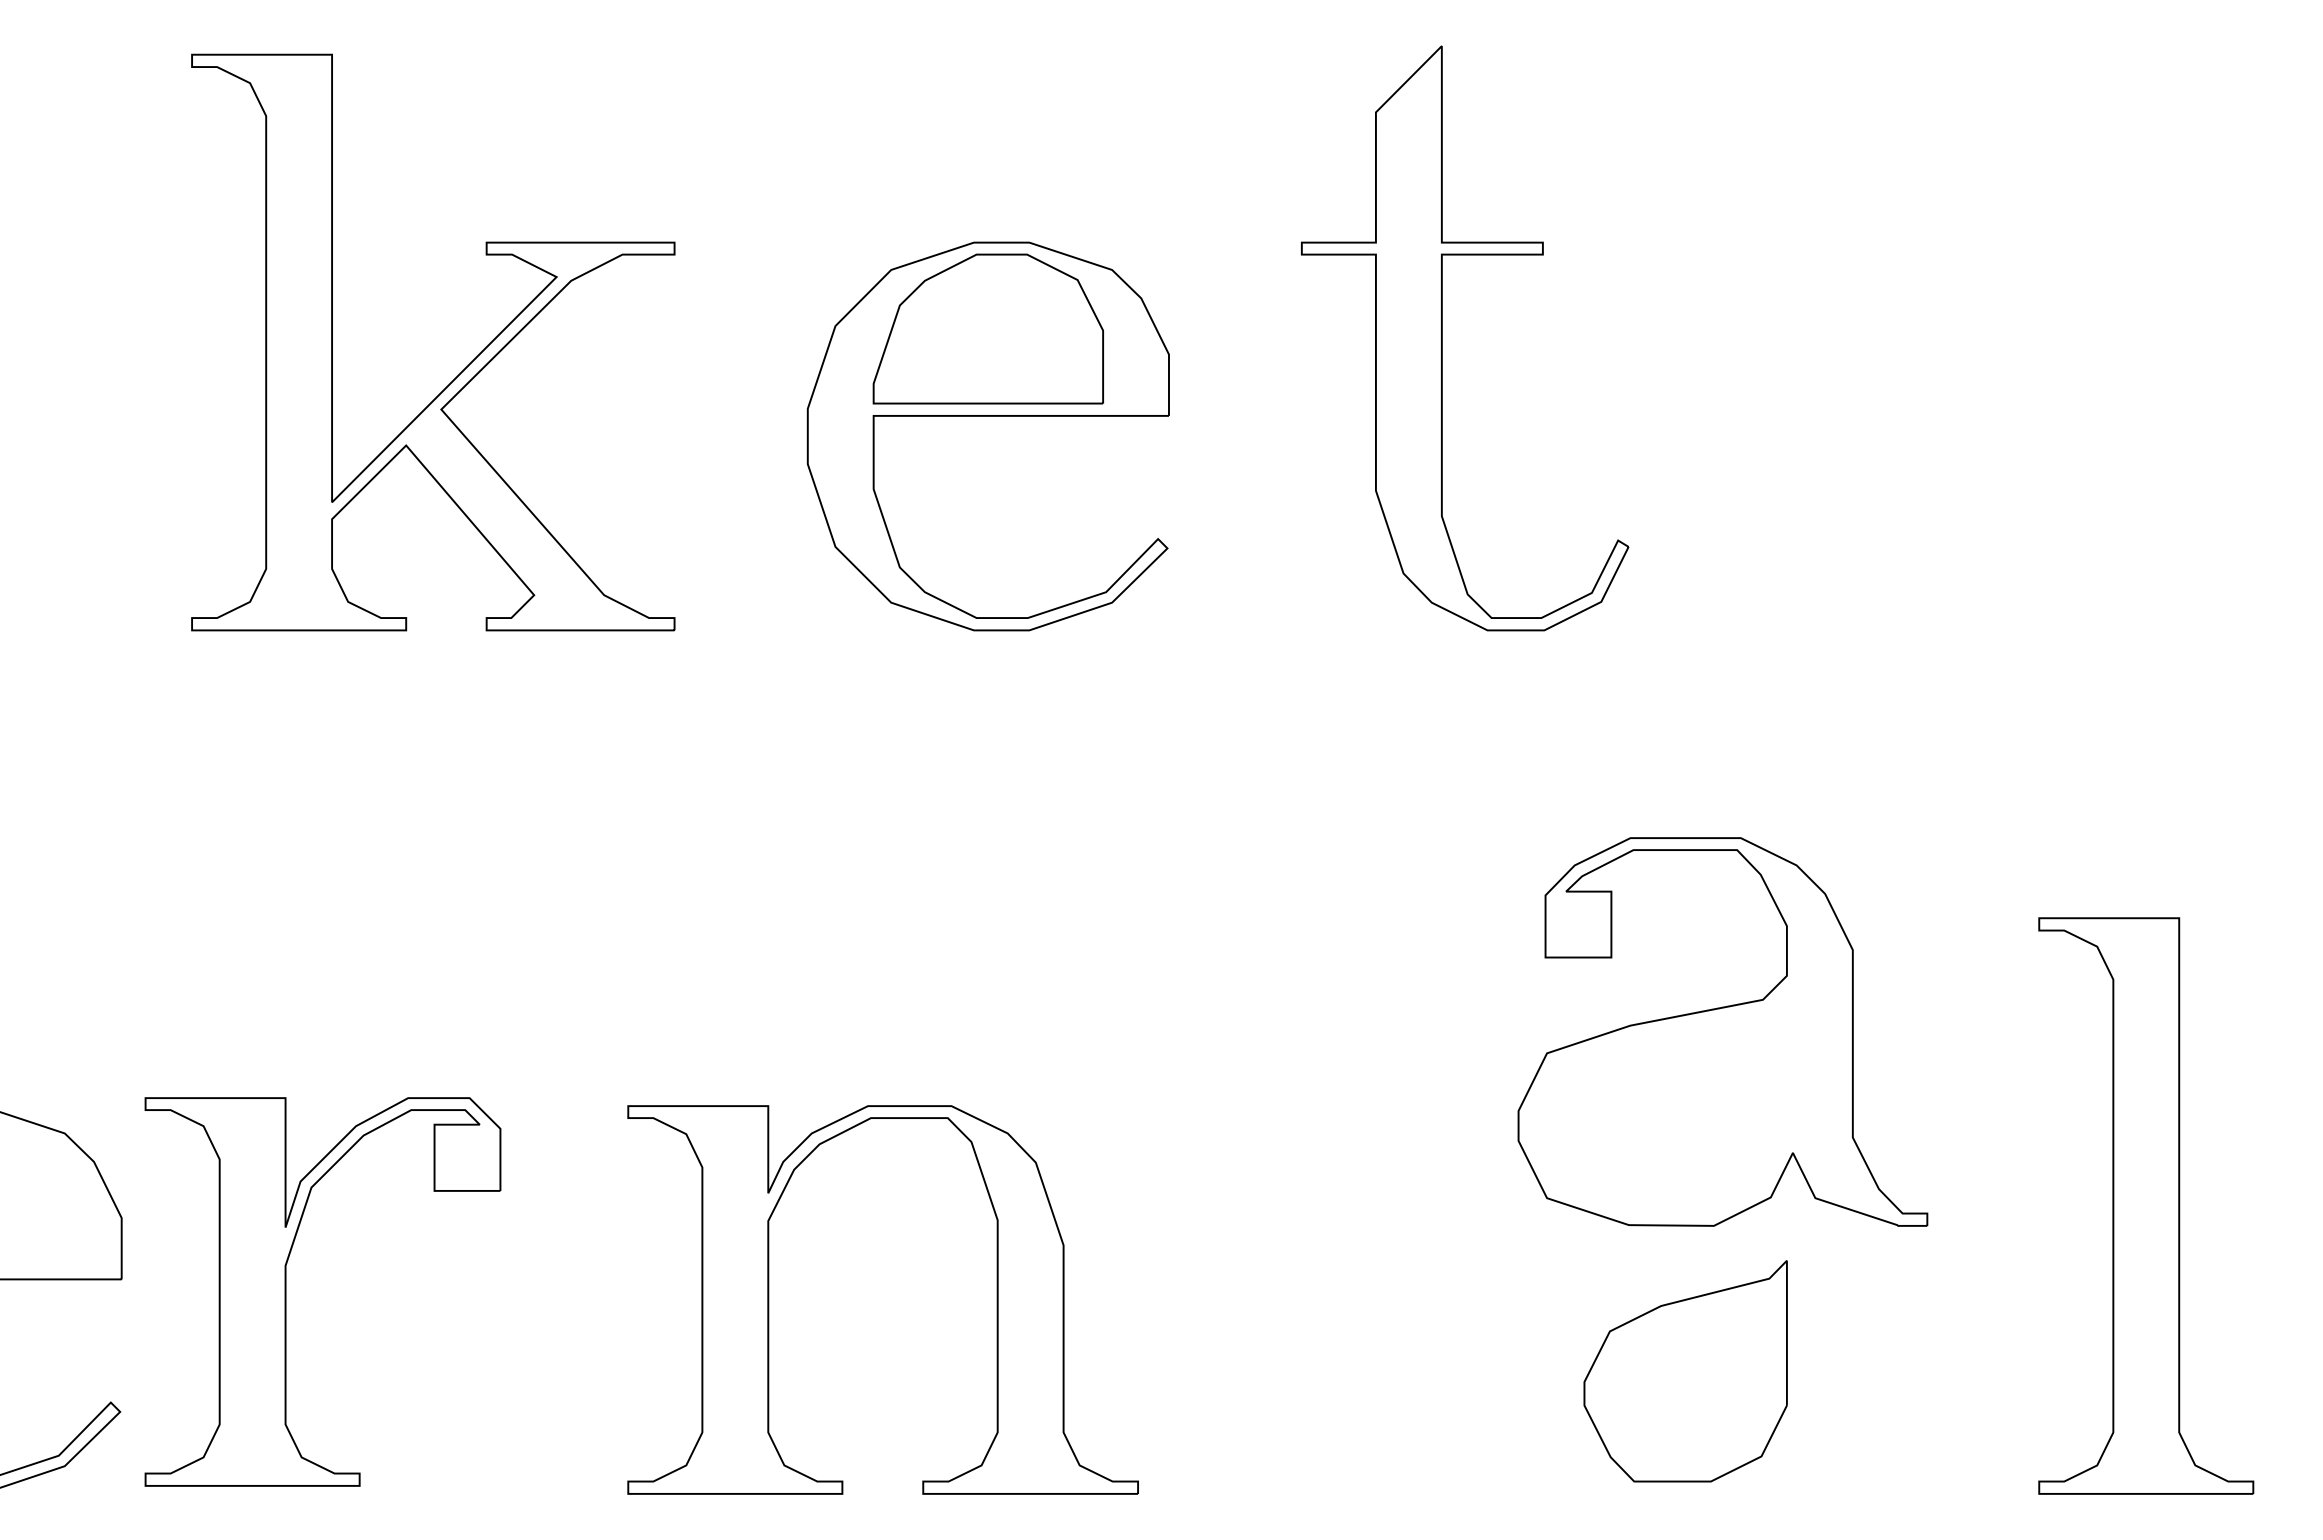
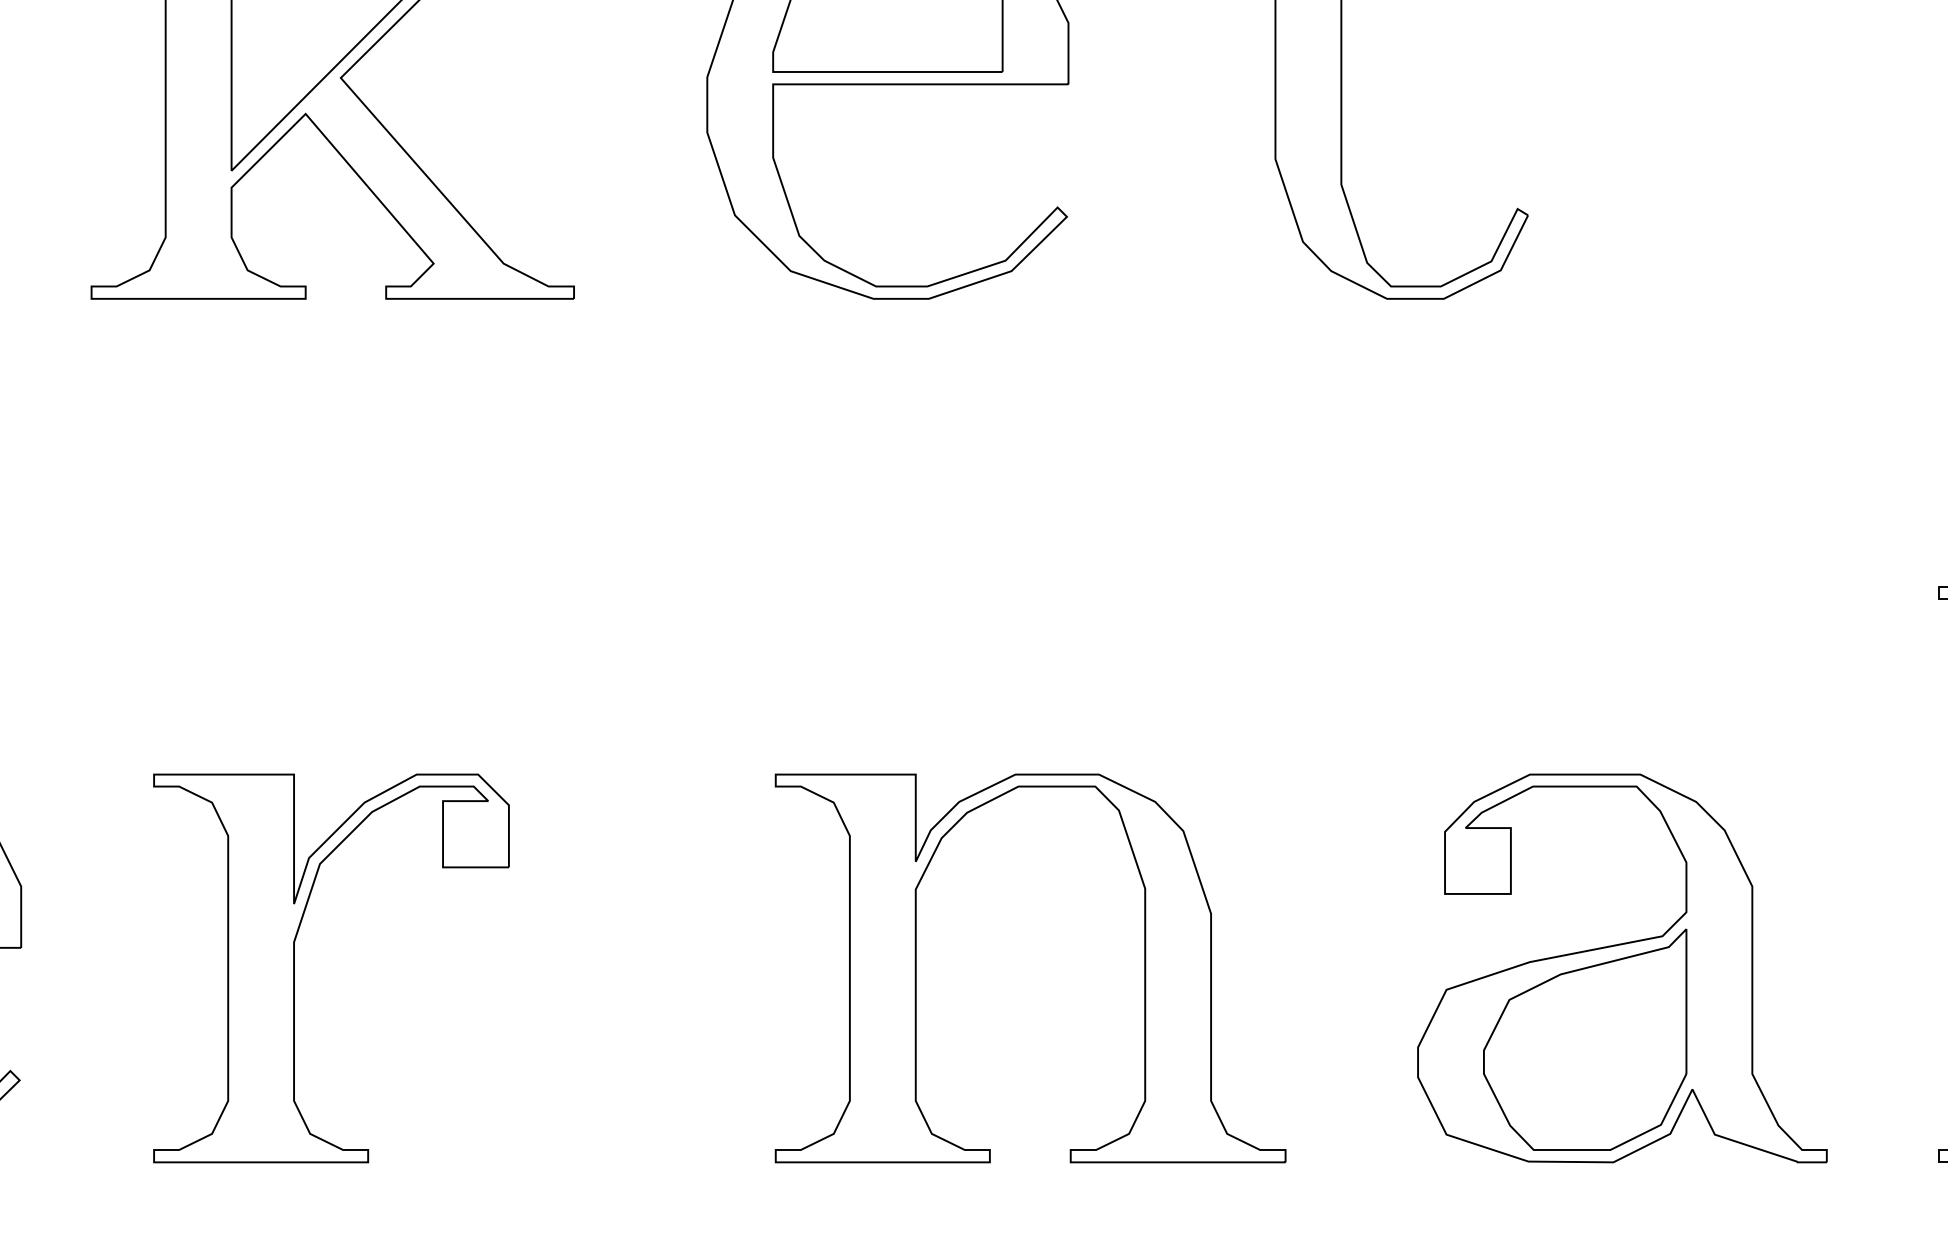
part: (1722, 1031) -> (1622, 967), moved
part: (286, 1291) -> (295, 967), moved
part: (769, 1299) -> (917, 967), moved

